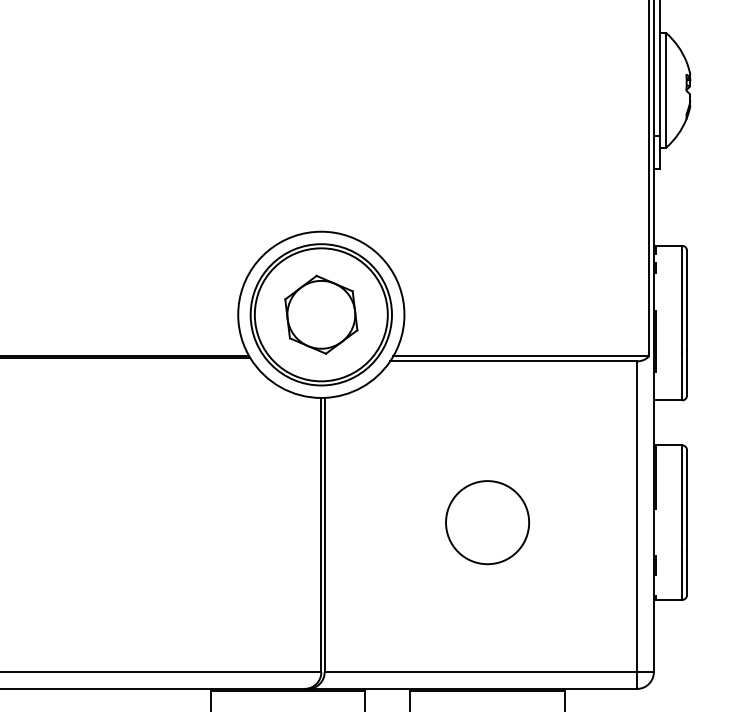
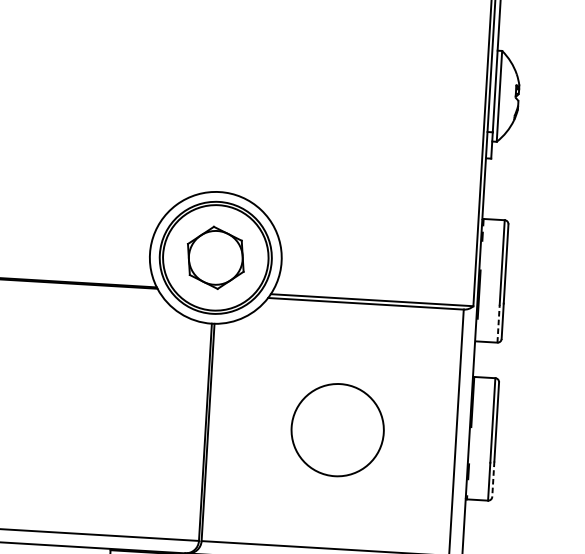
line: (682, 376) -> (498, 323), solid -> dashed
circle: (487, 522) -> (337, 430), size x1.4
line: (687, 573) -> (493, 479), solid -> dashed

